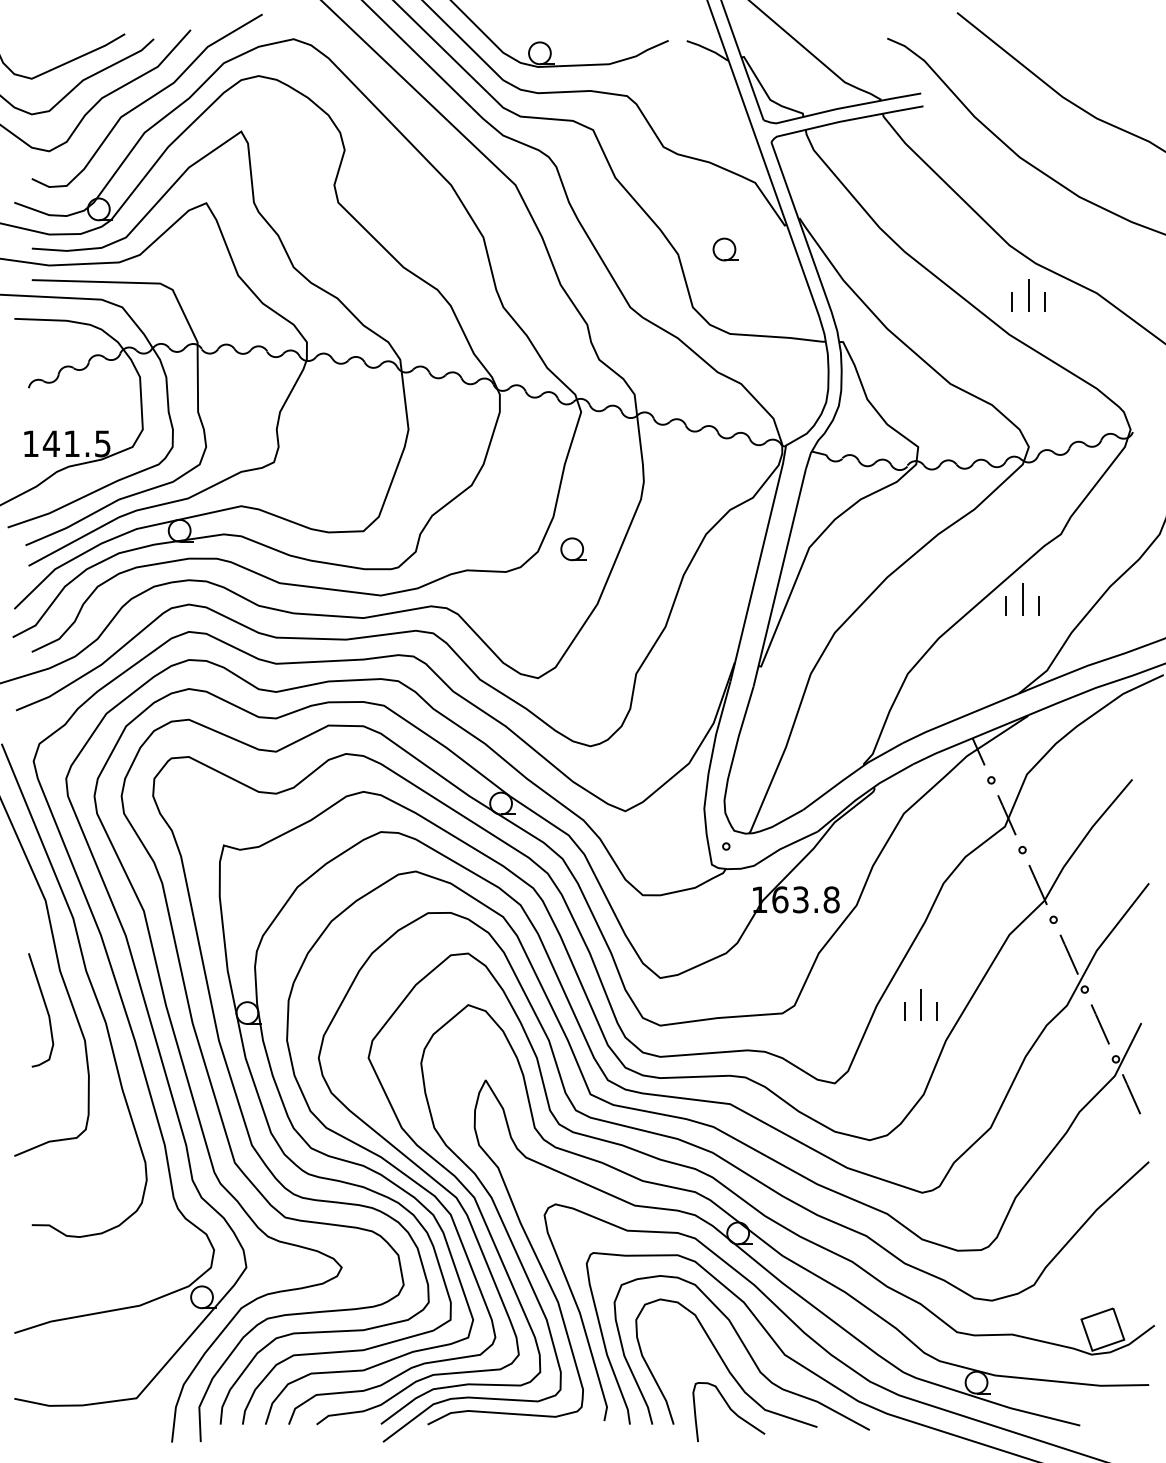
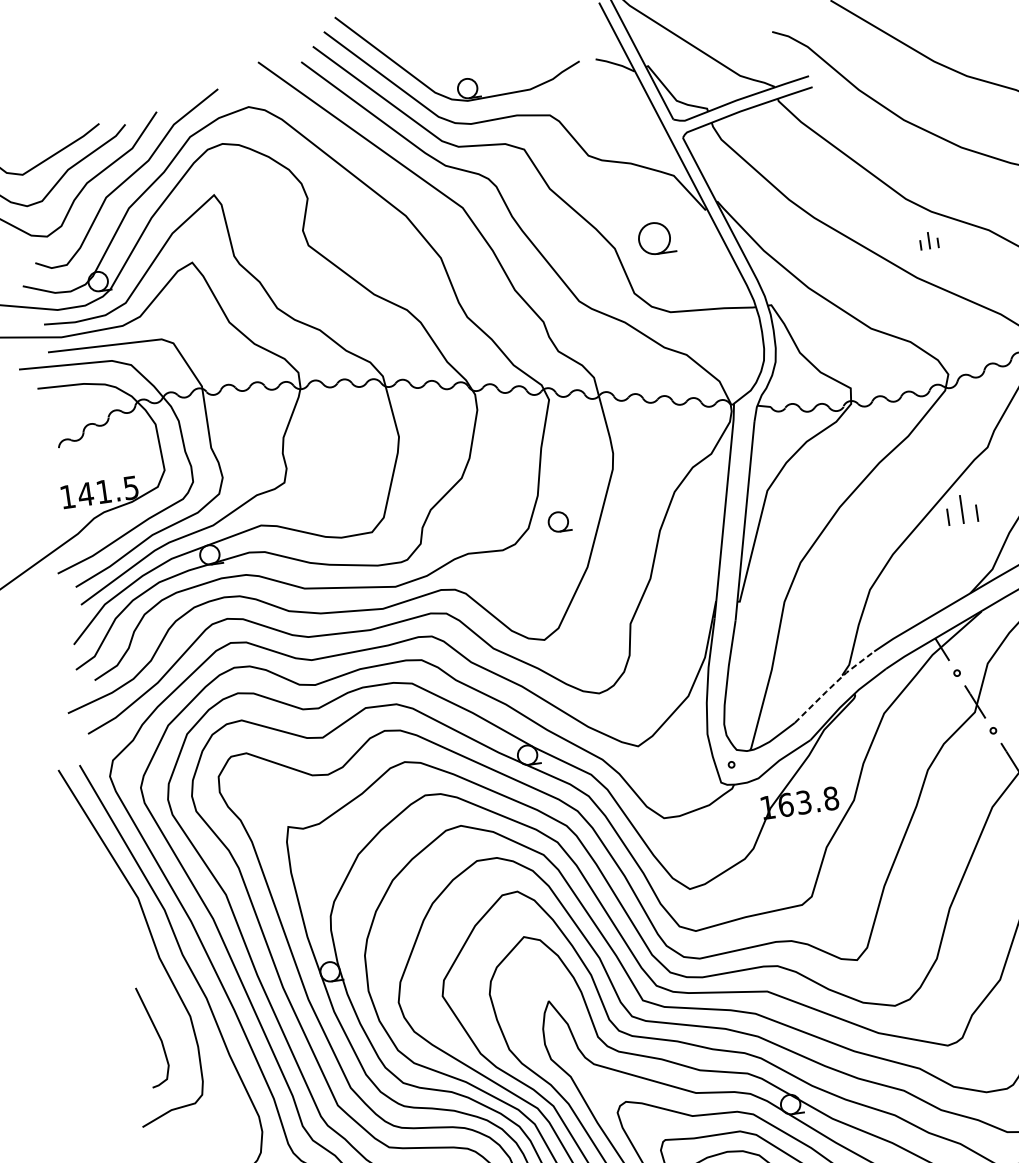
part: (725, 249) -> (655, 238), size x1.6
part: (1028, 295) -> (929, 240), size x0.6
line: (851, 774) -> (833, 685), solid -> dashed
part: (920, 1004) -> (922, 879), removed
curve: (45, 1008) -> (157, 1034), moved

